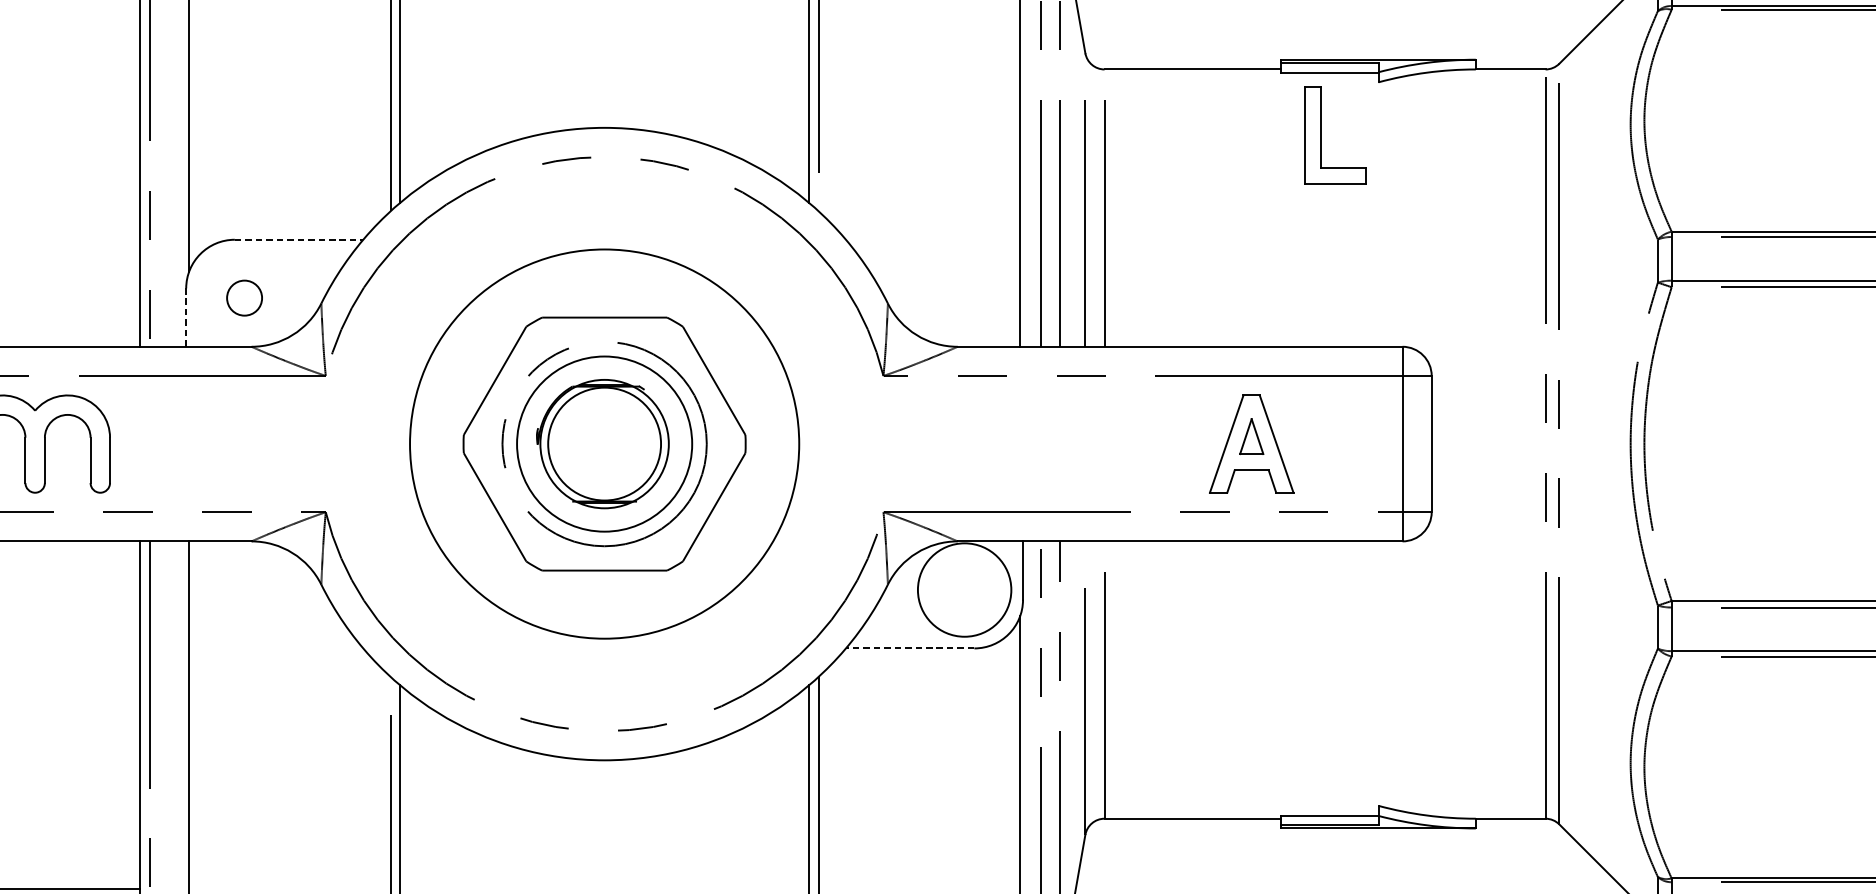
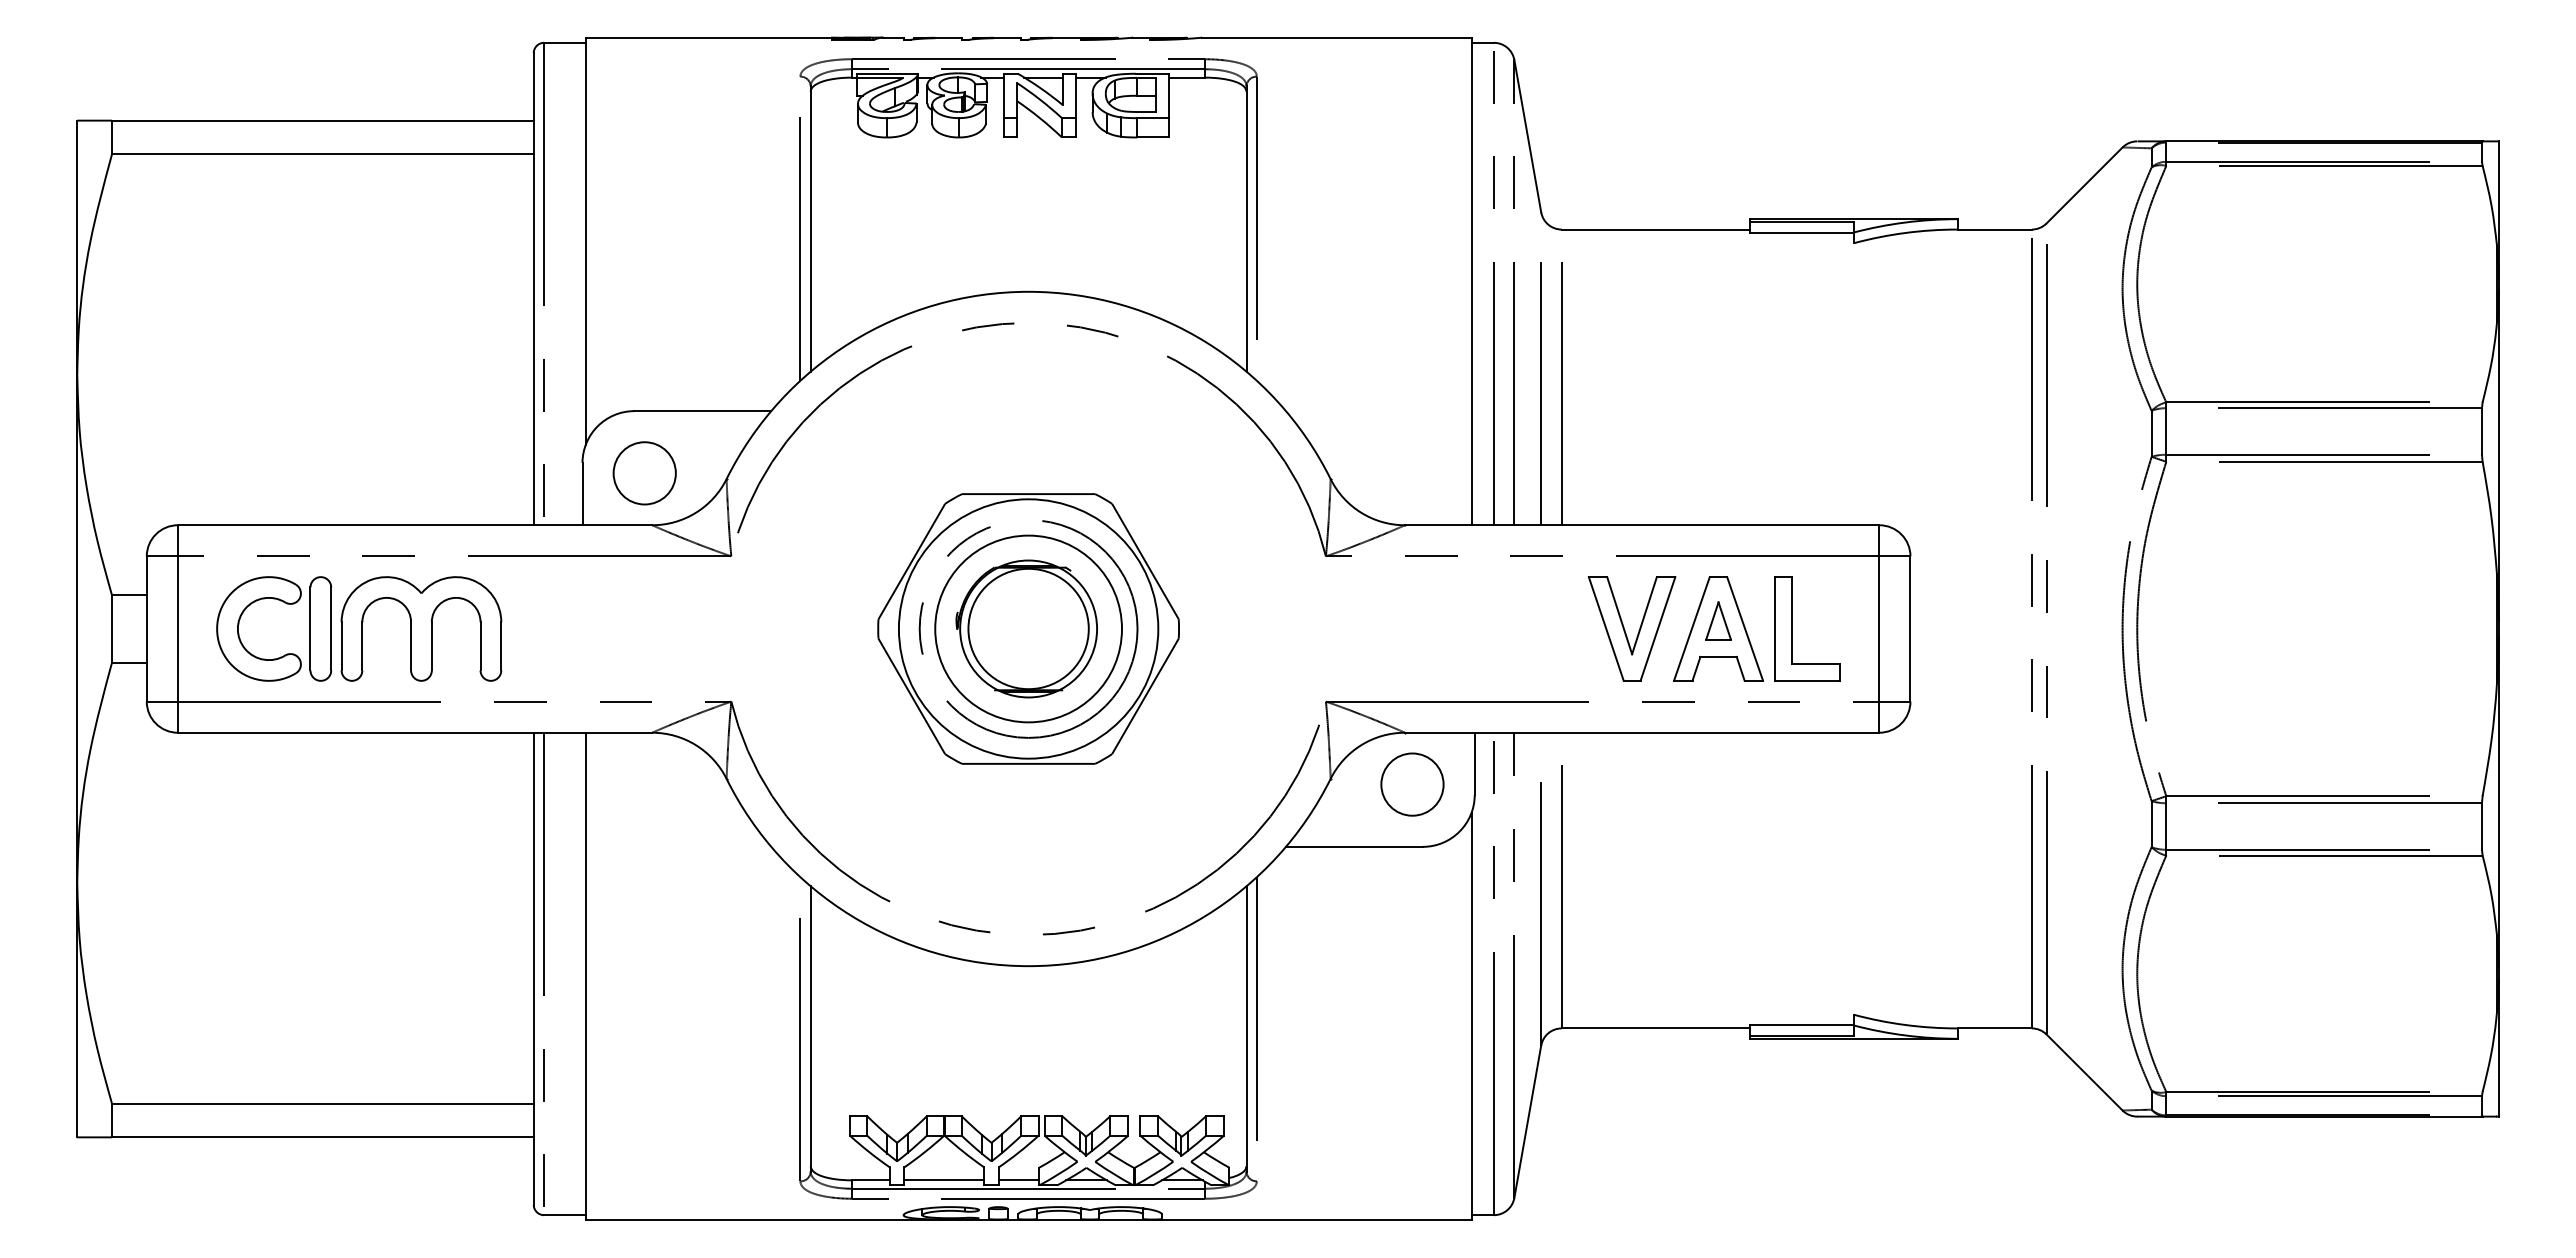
part: (1321, 135) -> (1792, 628), moved
line: (299, 240) -> (703, 411), dashed -> solid
circle: (244, 298) -> (644, 473), size x1.67
line: (186, 317) -> (582, 493), dashed -> solid
circle: (604, 443) -> (1028, 628), size x0.62
part: (1164, 444) -> (1625, 629), added
circle: (964, 589) -> (1412, 784), size x0.62
line: (909, 648) -> (1353, 846), dashed -> solid

